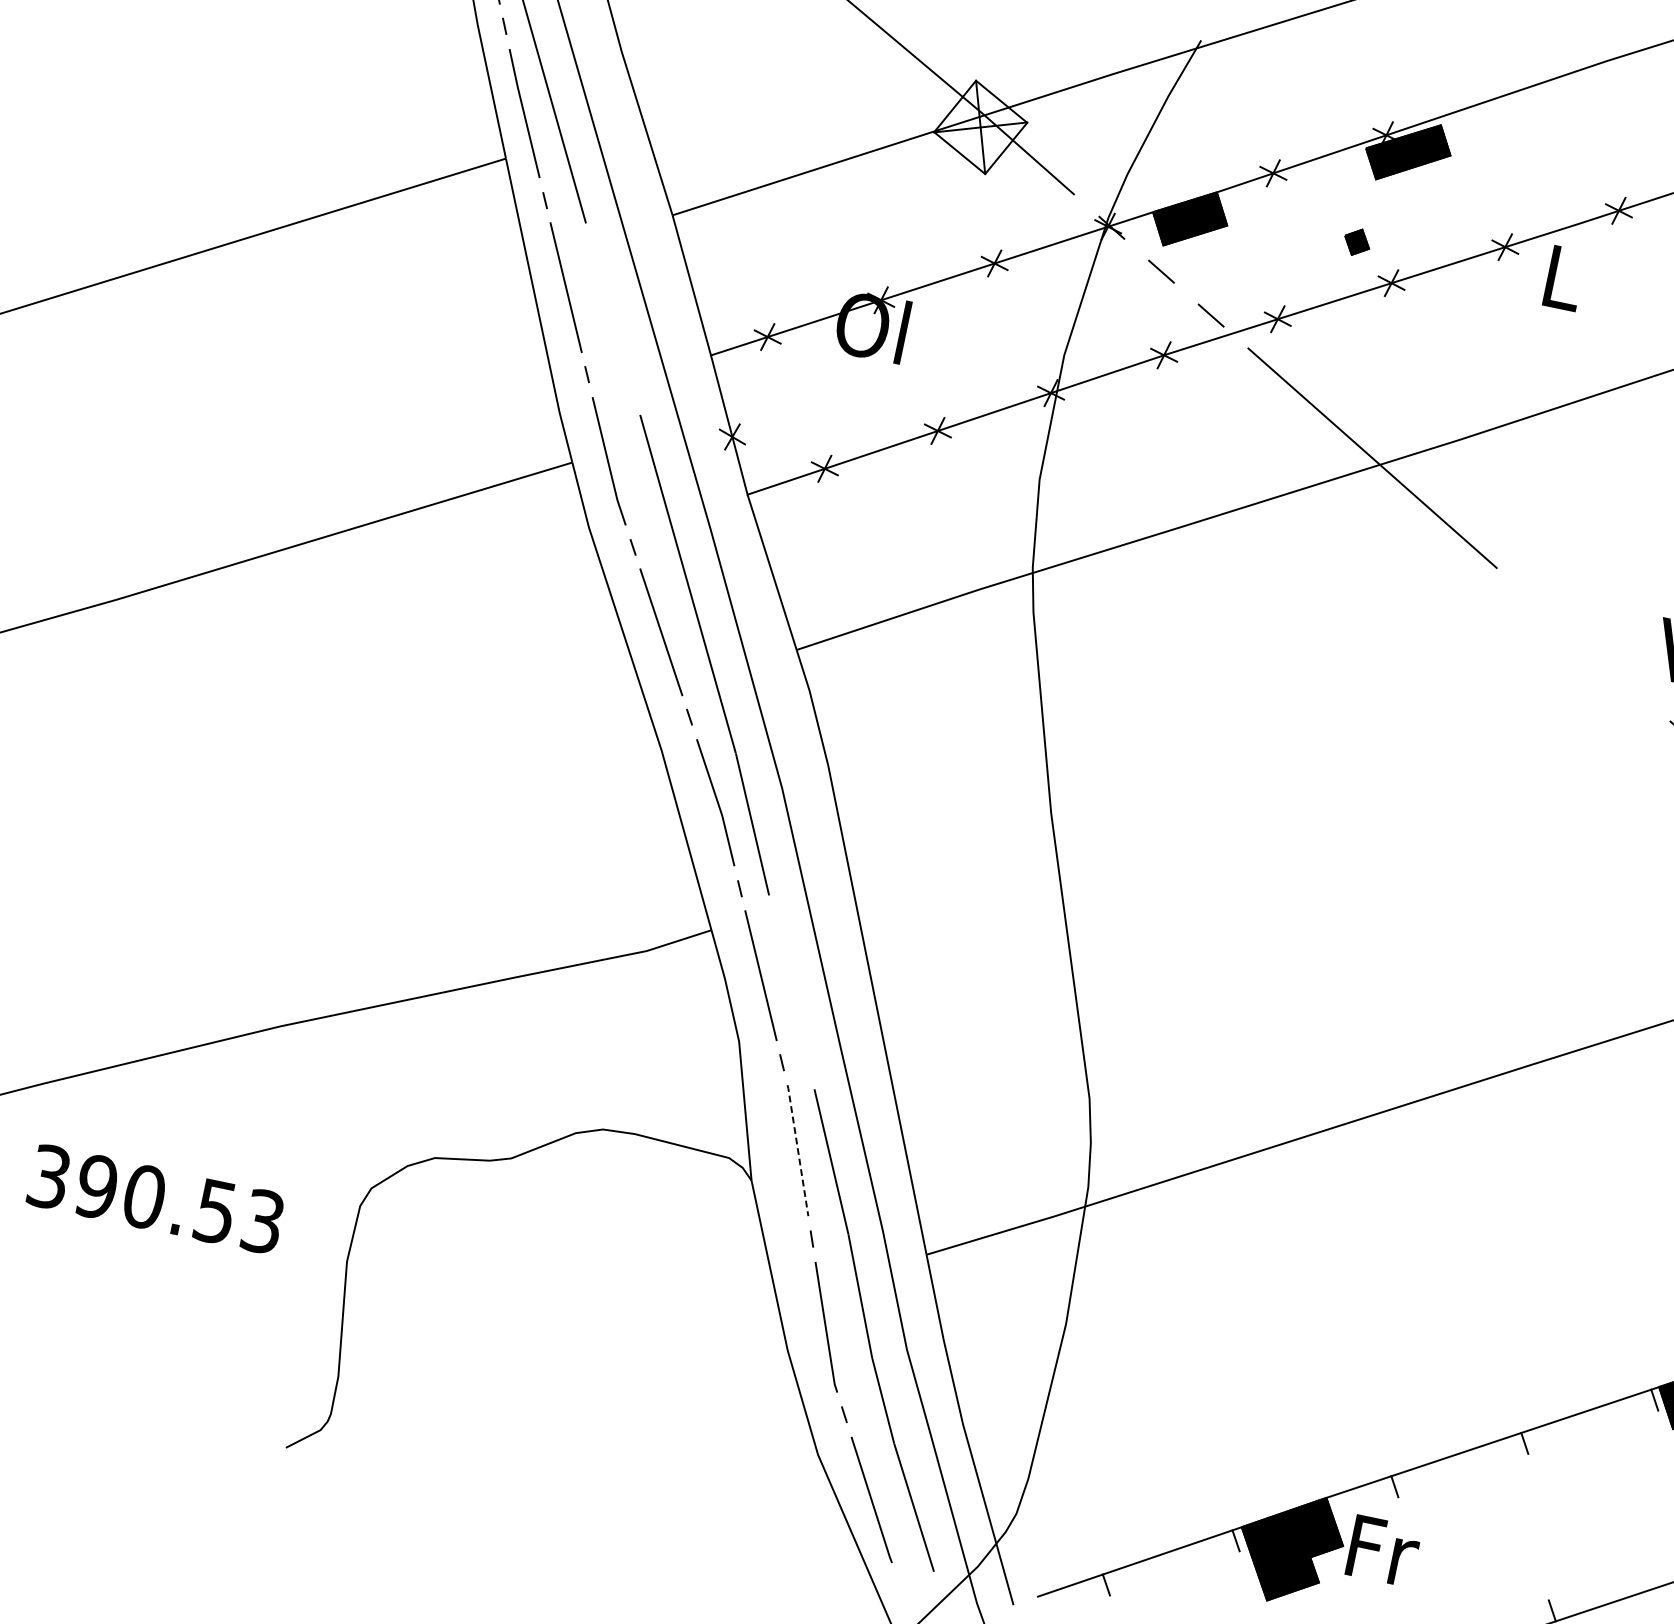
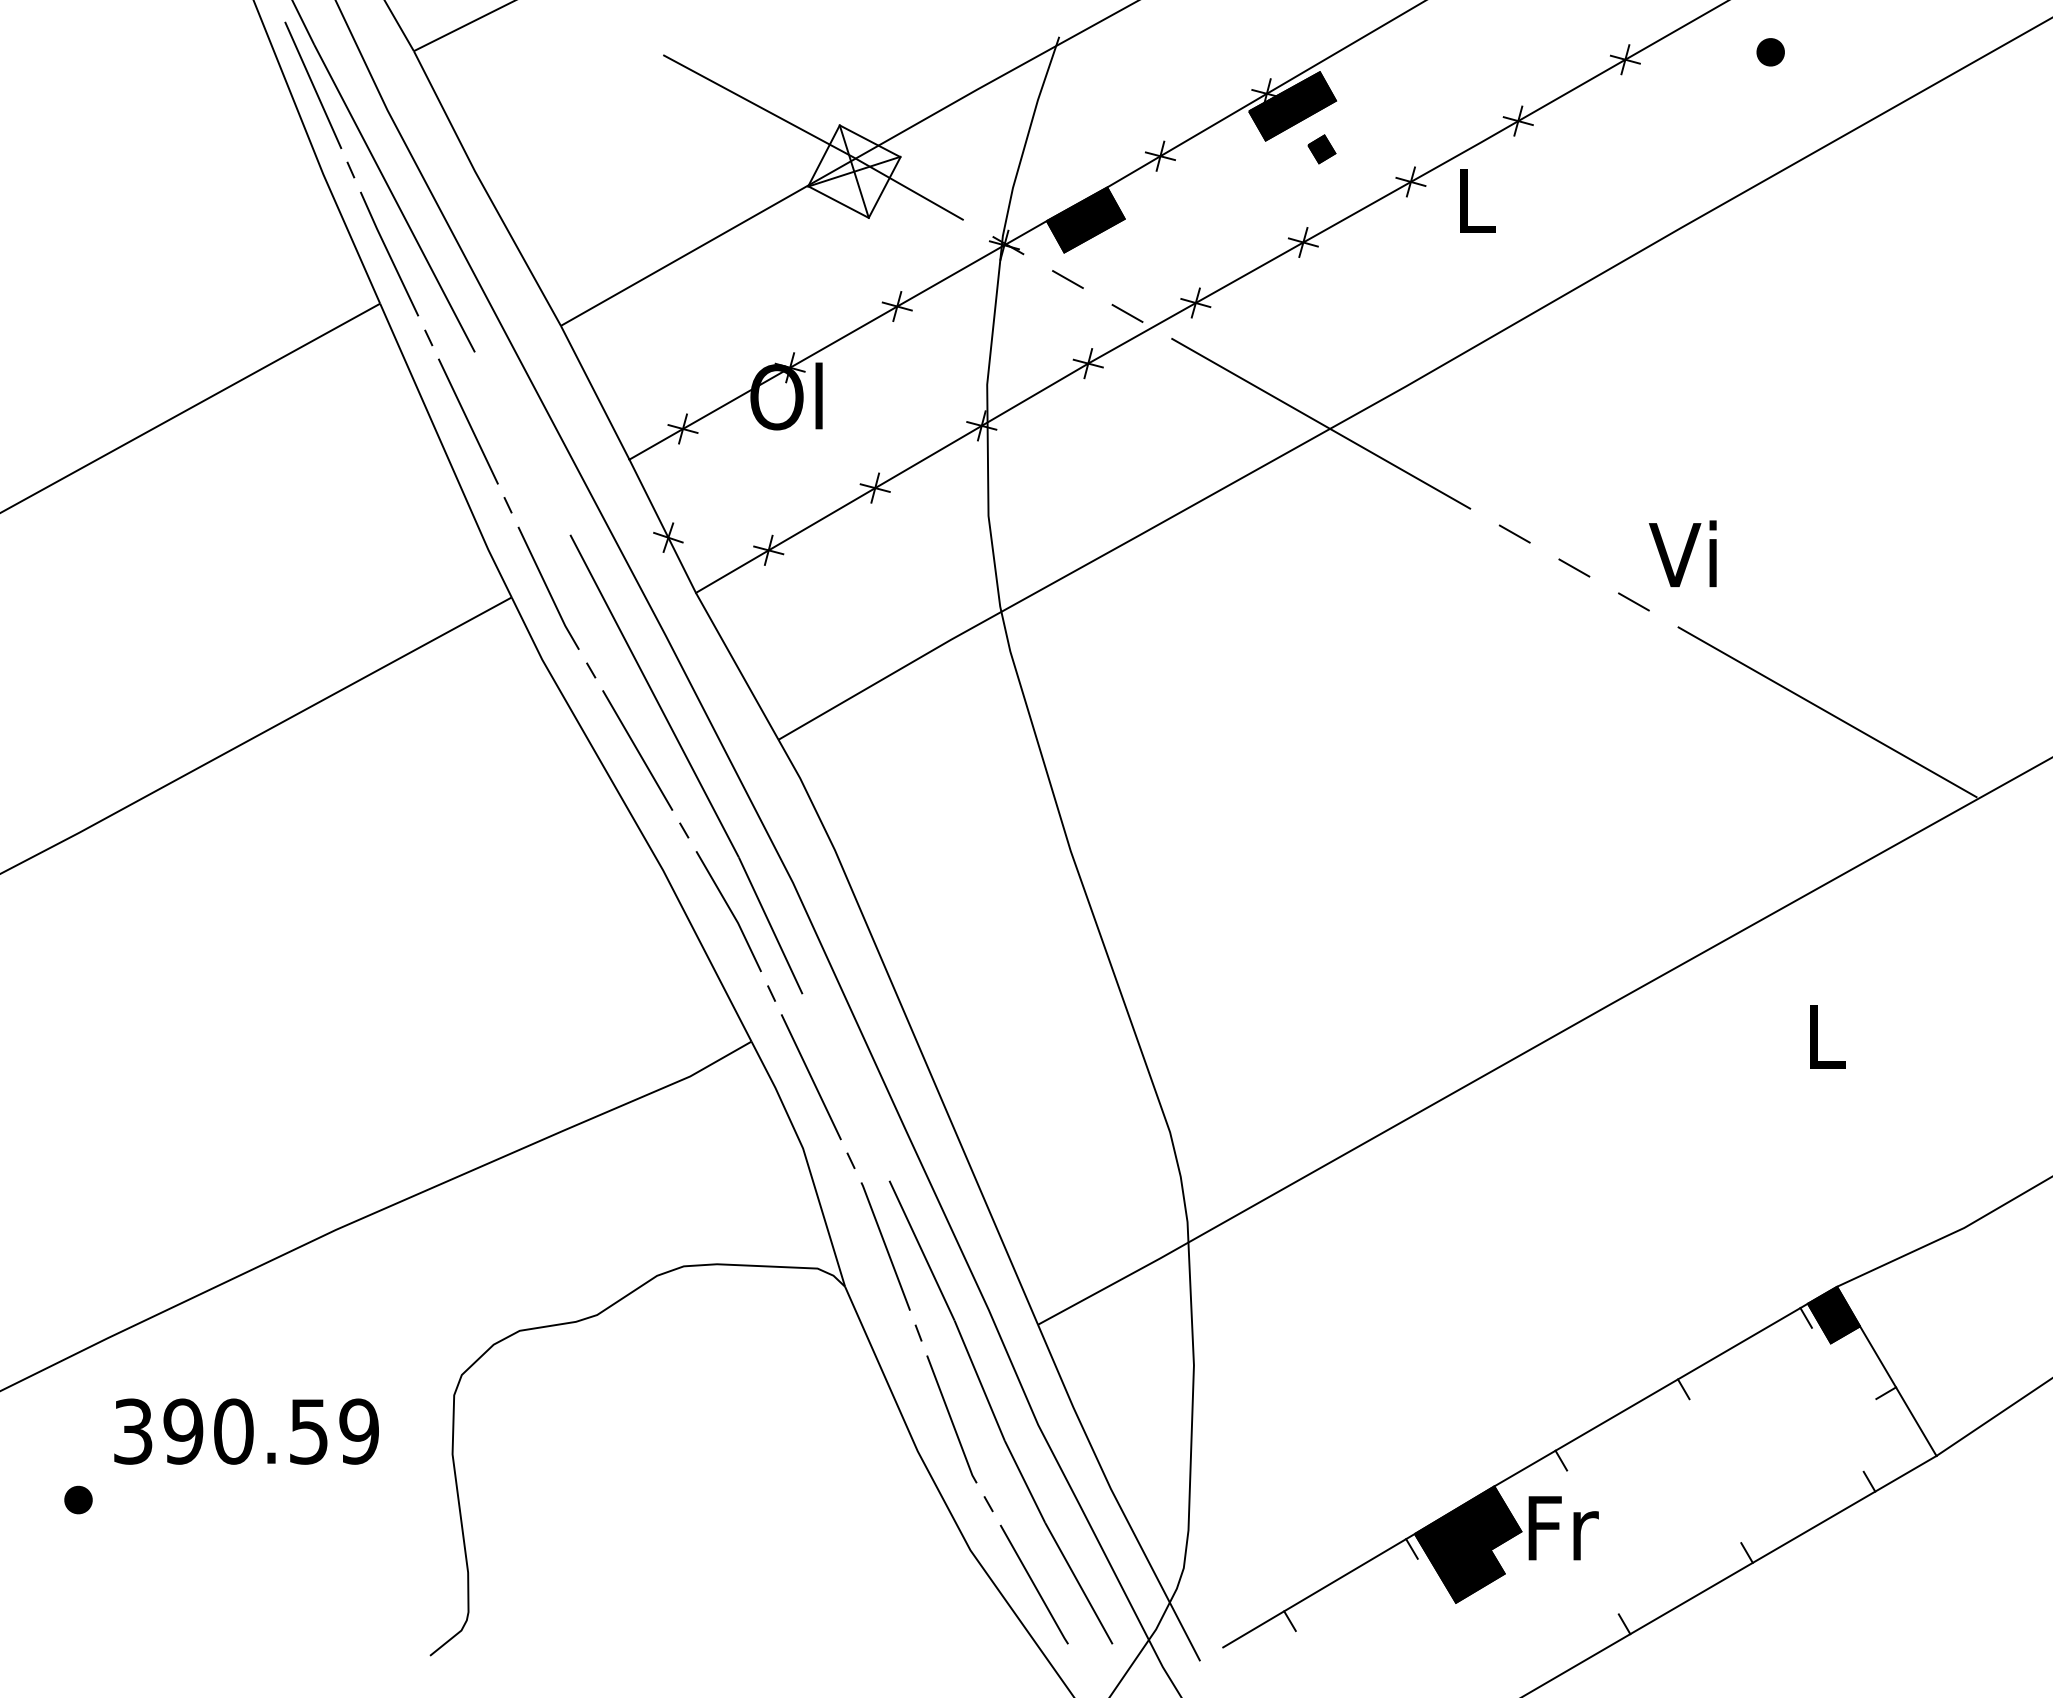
part: (1356, 242) -> (1321, 149), moved
line: (1533, 600) -> (1514, 533), added
line: (1583, 644) -> (1574, 567), added
line: (1632, 688) -> (1633, 601), added
line: (797, 1150) -> (885, 1246), dashed -> solid
text: (262, 1221) -> (358, 1431), 390.53 -> 390.59

